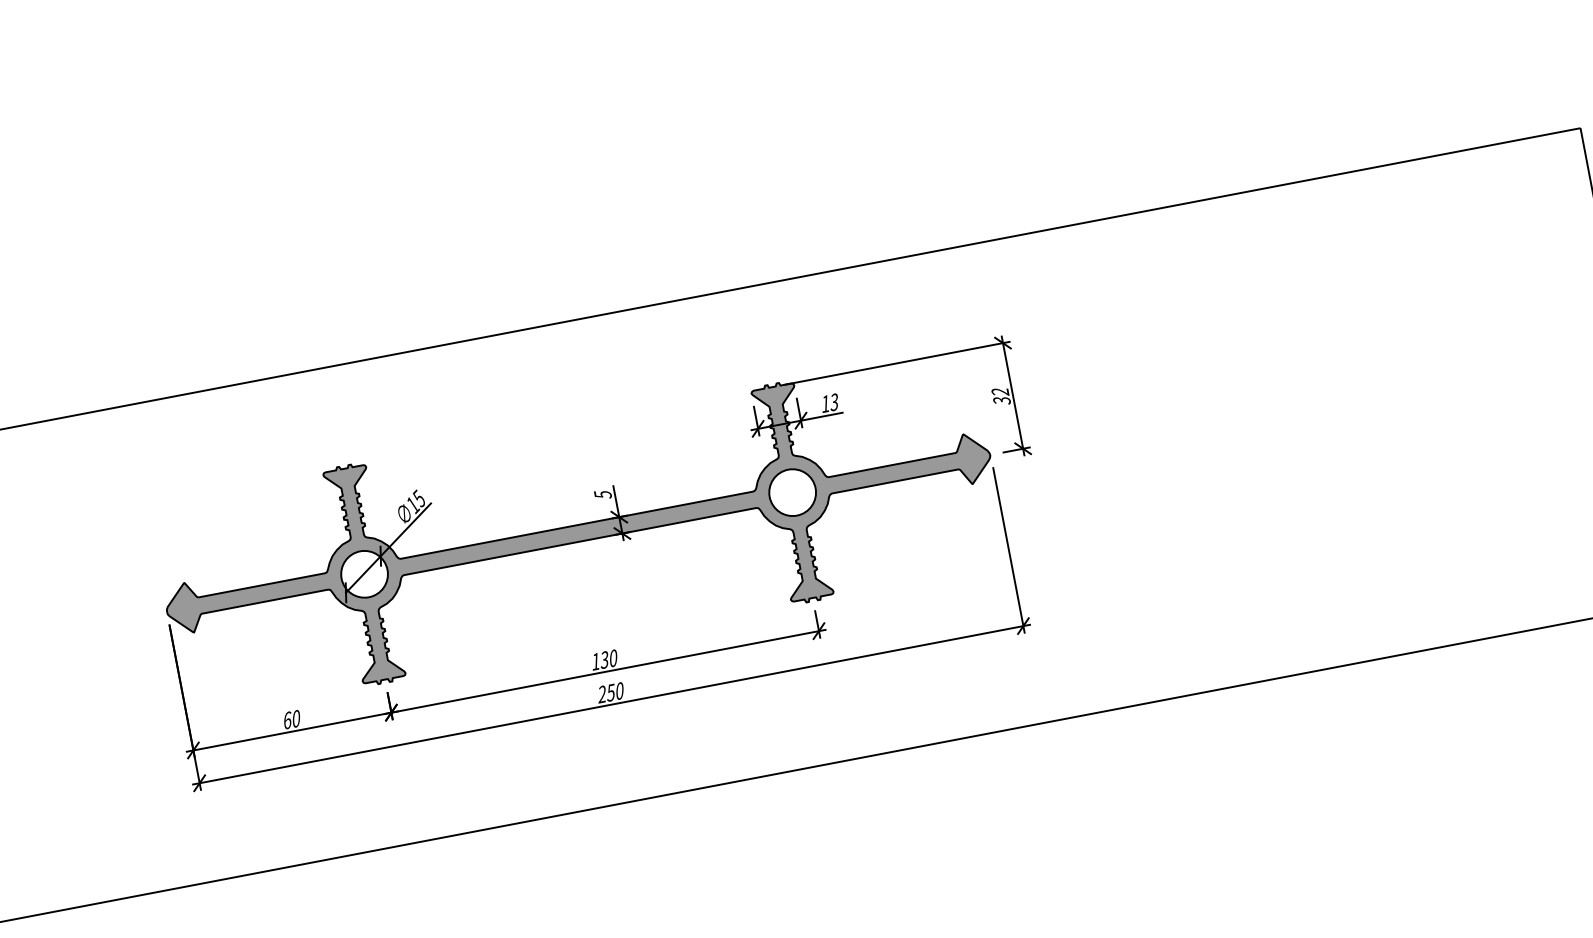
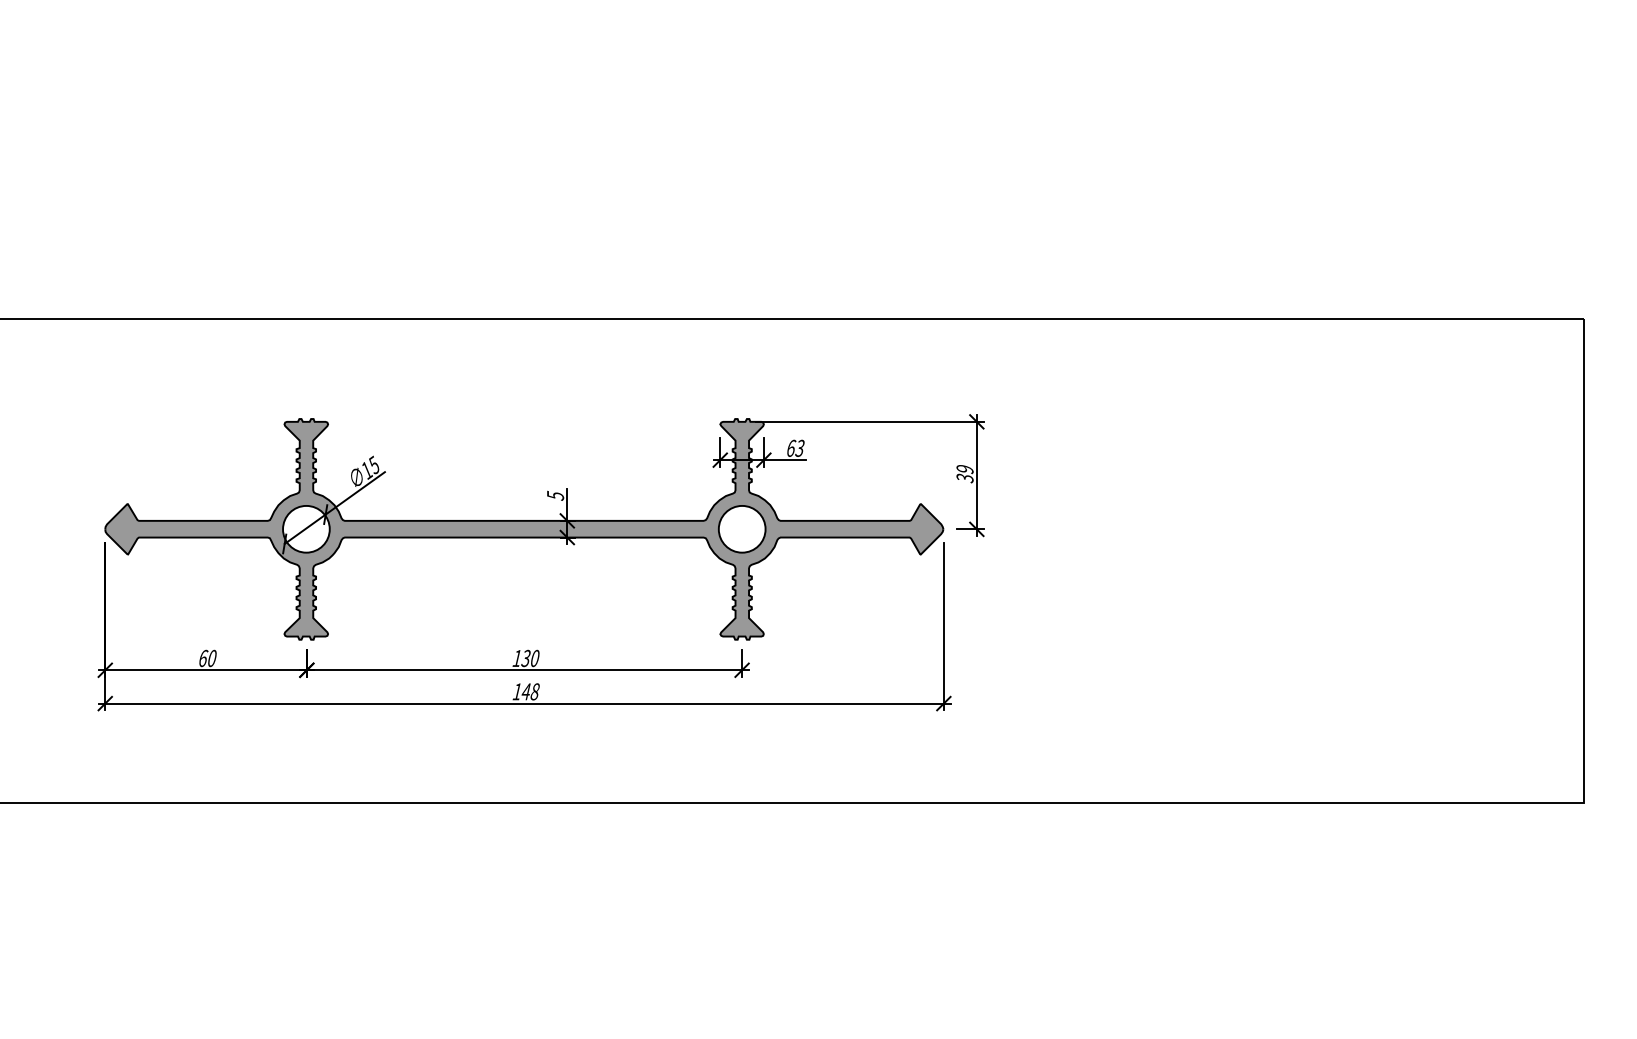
text: (1000, 392) -> (965, 469), 32 -> 39
text: (825, 403) -> (791, 447), 13 -> 63
text: (610, 692) -> (525, 691), 250 -> 148

